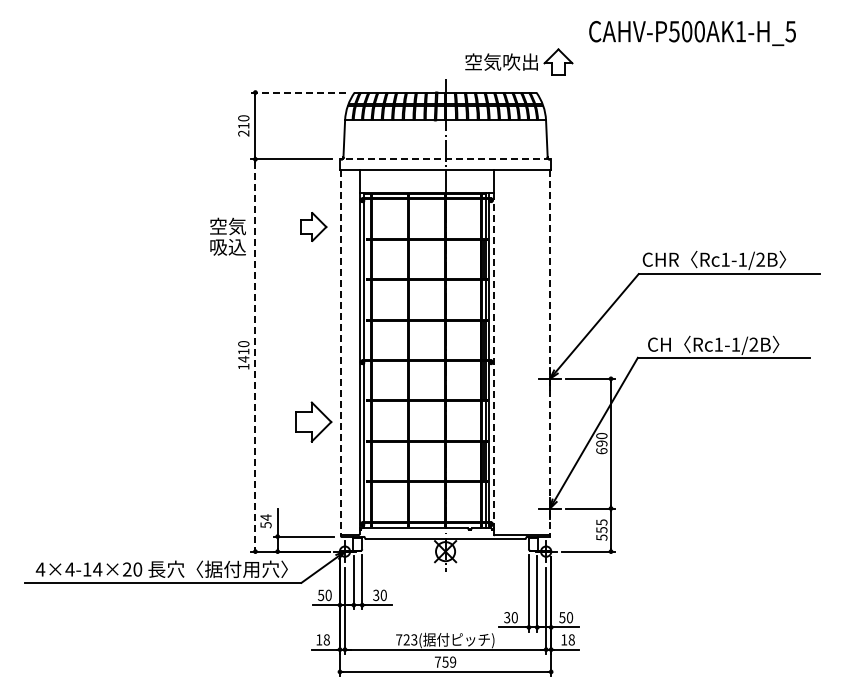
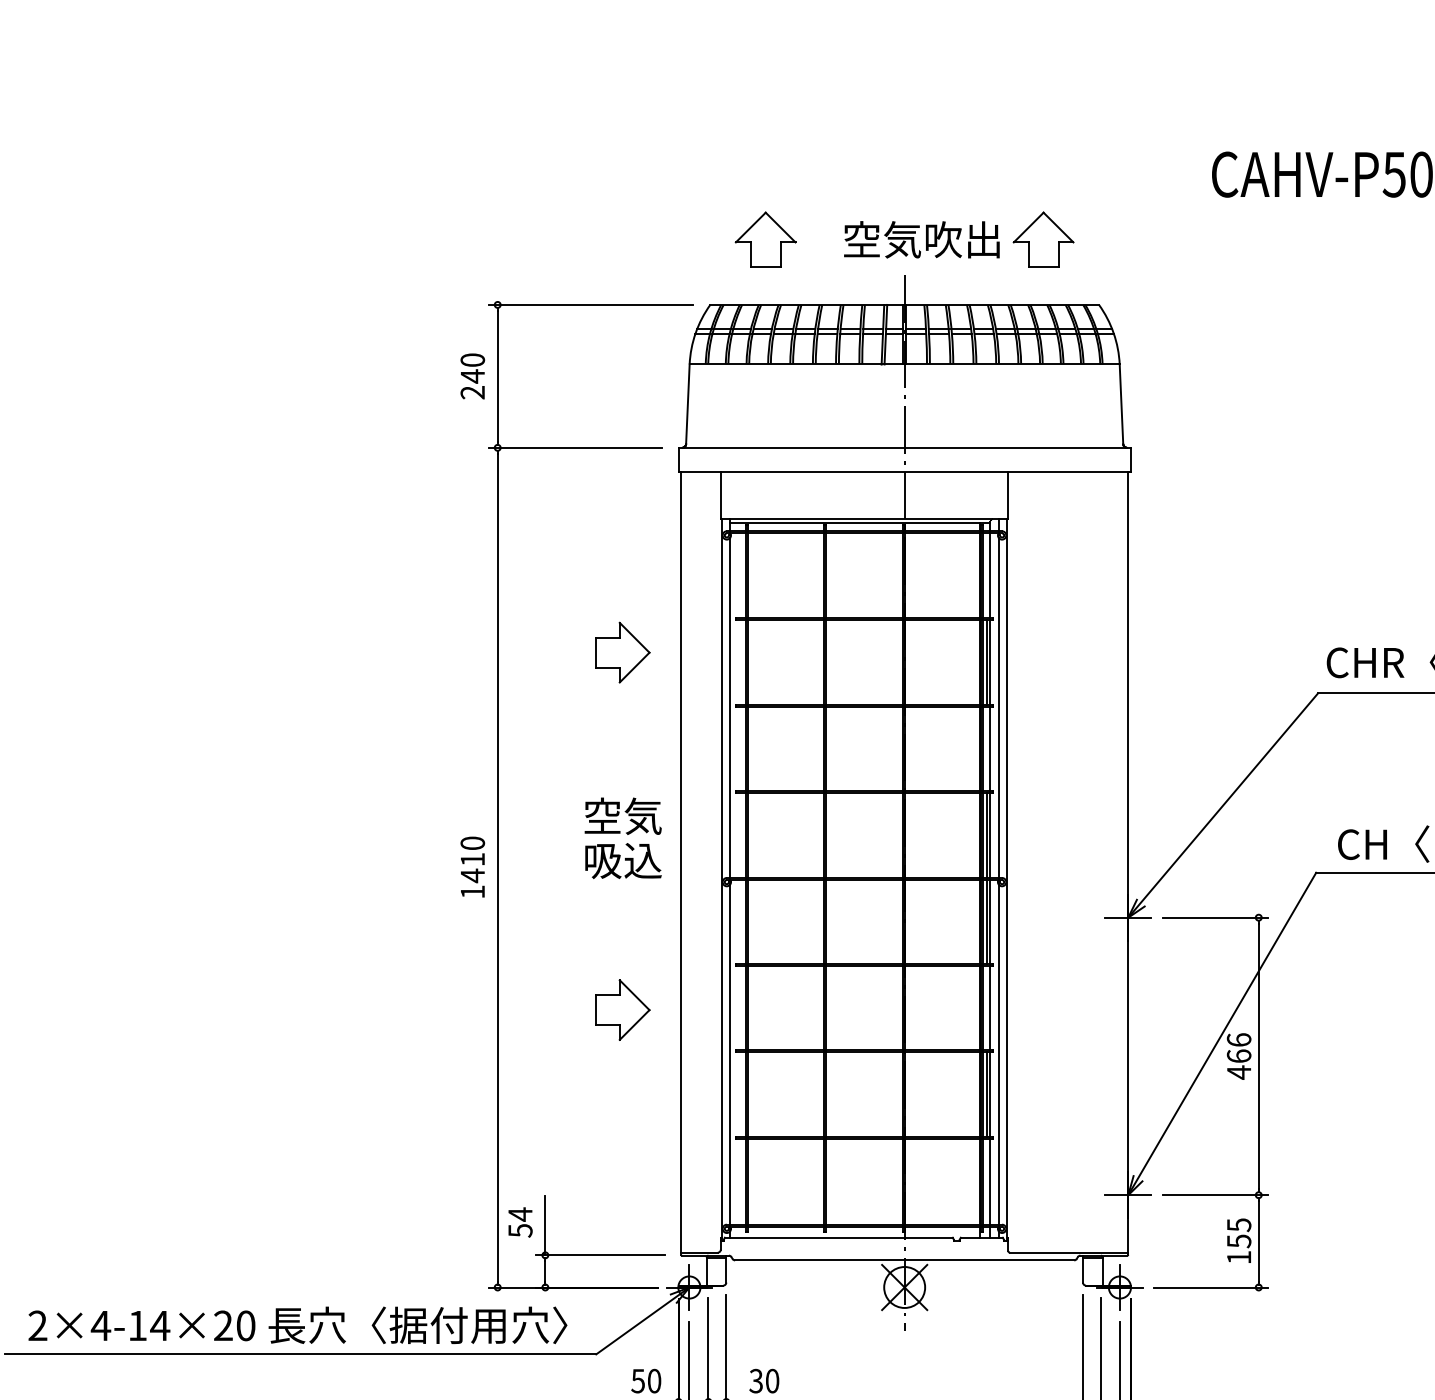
part: (380, 61) -> (765, 238), added
part: (519, 61) -> (960, 238), moved
line: (298, 92) -> (589, 304), dashed -> solid
text: (243, 125) -> (472, 375), 210 -> 240
line: (445, 159) -> (904, 448), dashed -> solid
part: (313, 226) -> (622, 651), moved
text: (227, 236) -> (622, 837), moved
line: (341, 353) -> (681, 863), dashed -> solid
line: (550, 353) -> (1129, 863), dashed -> solid
line: (255, 355) -> (497, 867), dashed -> solid
line: (493, 361) -> (1007, 880), dashed -> solid
part: (313, 421) -> (622, 1008), size x0.71
text: (601, 443) -> (1238, 1056), 690 -> 466
text: (601, 537) -> (1238, 1257), 555 -> 155
text: (40, 569) -> (37, 1325), 4×4-14×20 -> 2×4-14×20

